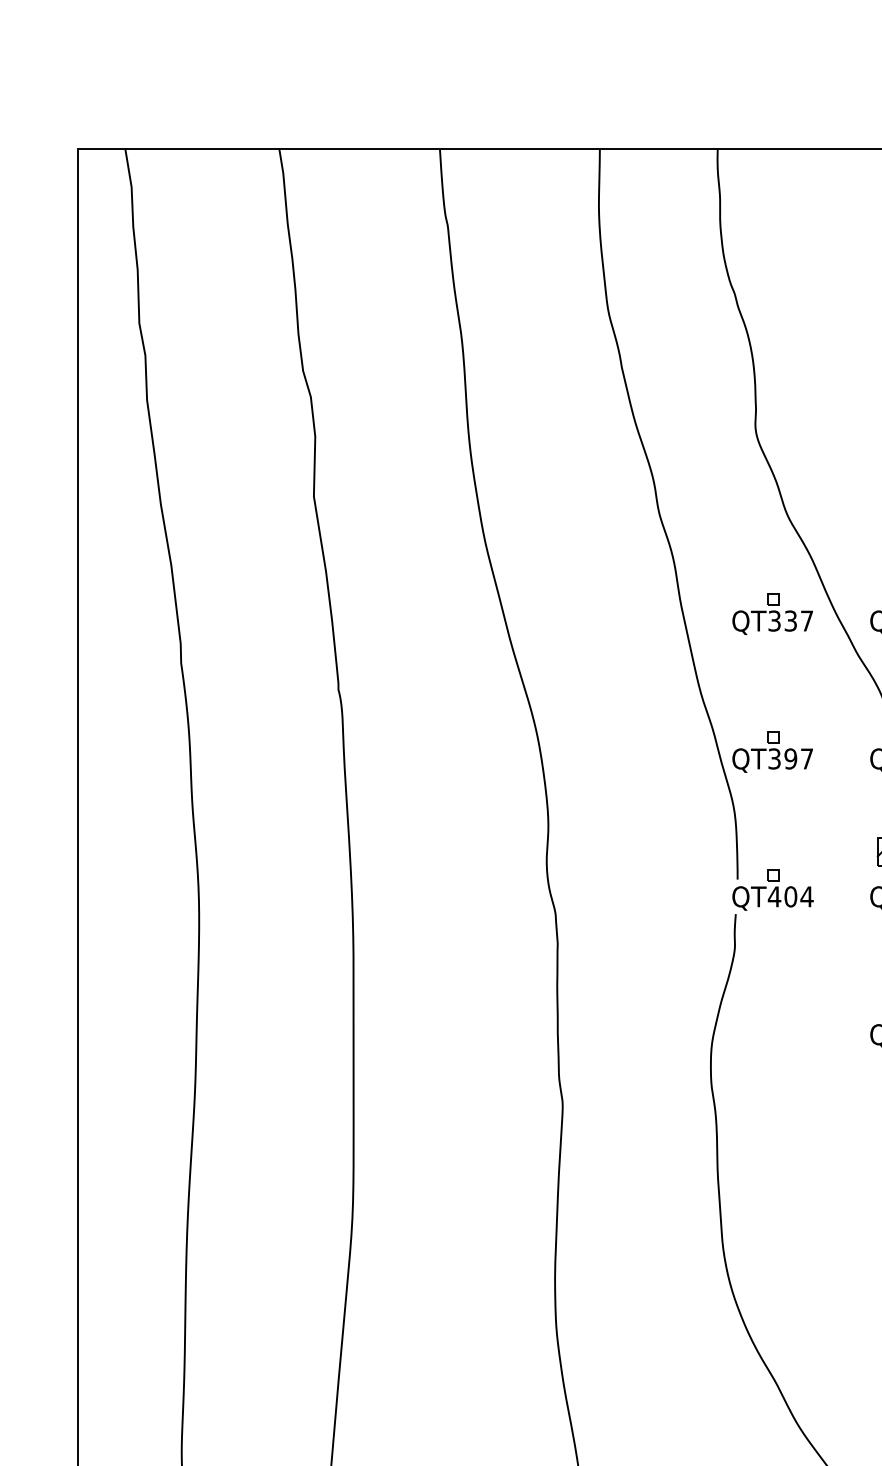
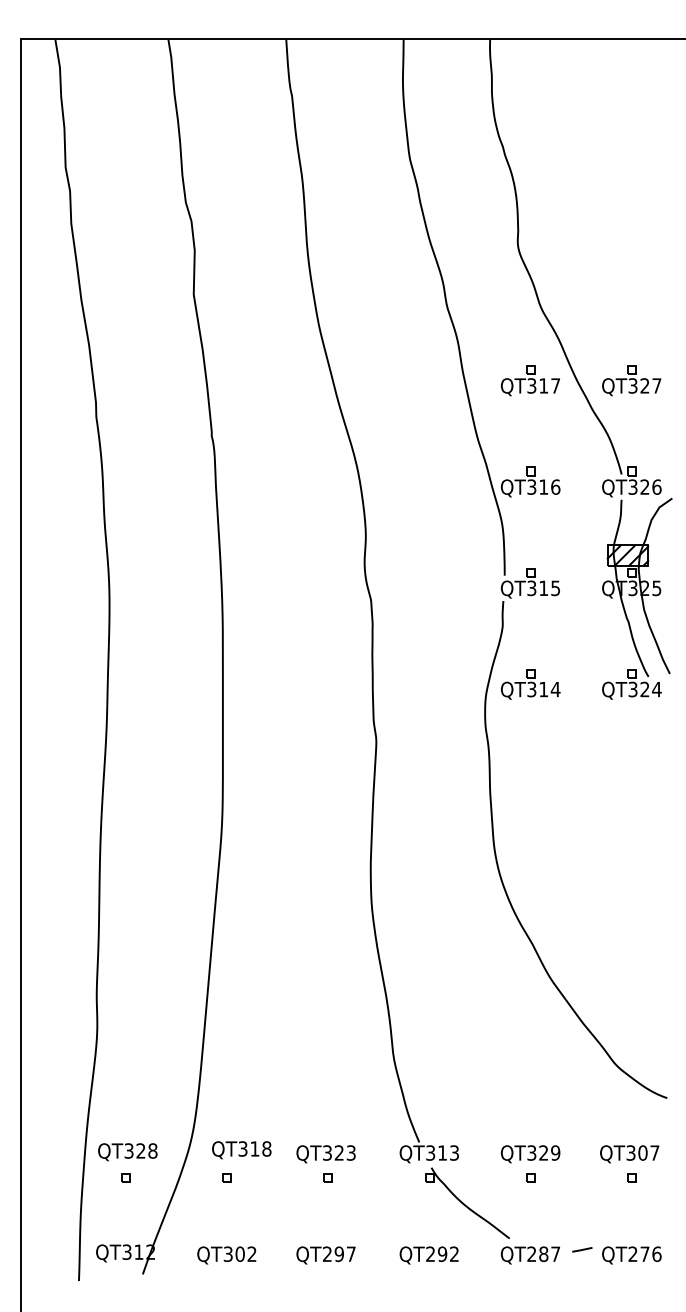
text: (790, 620) -> (543, 385), QT337 -> QT317
text: (798, 758) -> (549, 486), QT397 -> QT316
text: (790, 897) -> (543, 588), QT404 -> QT315
part: (772, 1027) -> (530, 684), added

